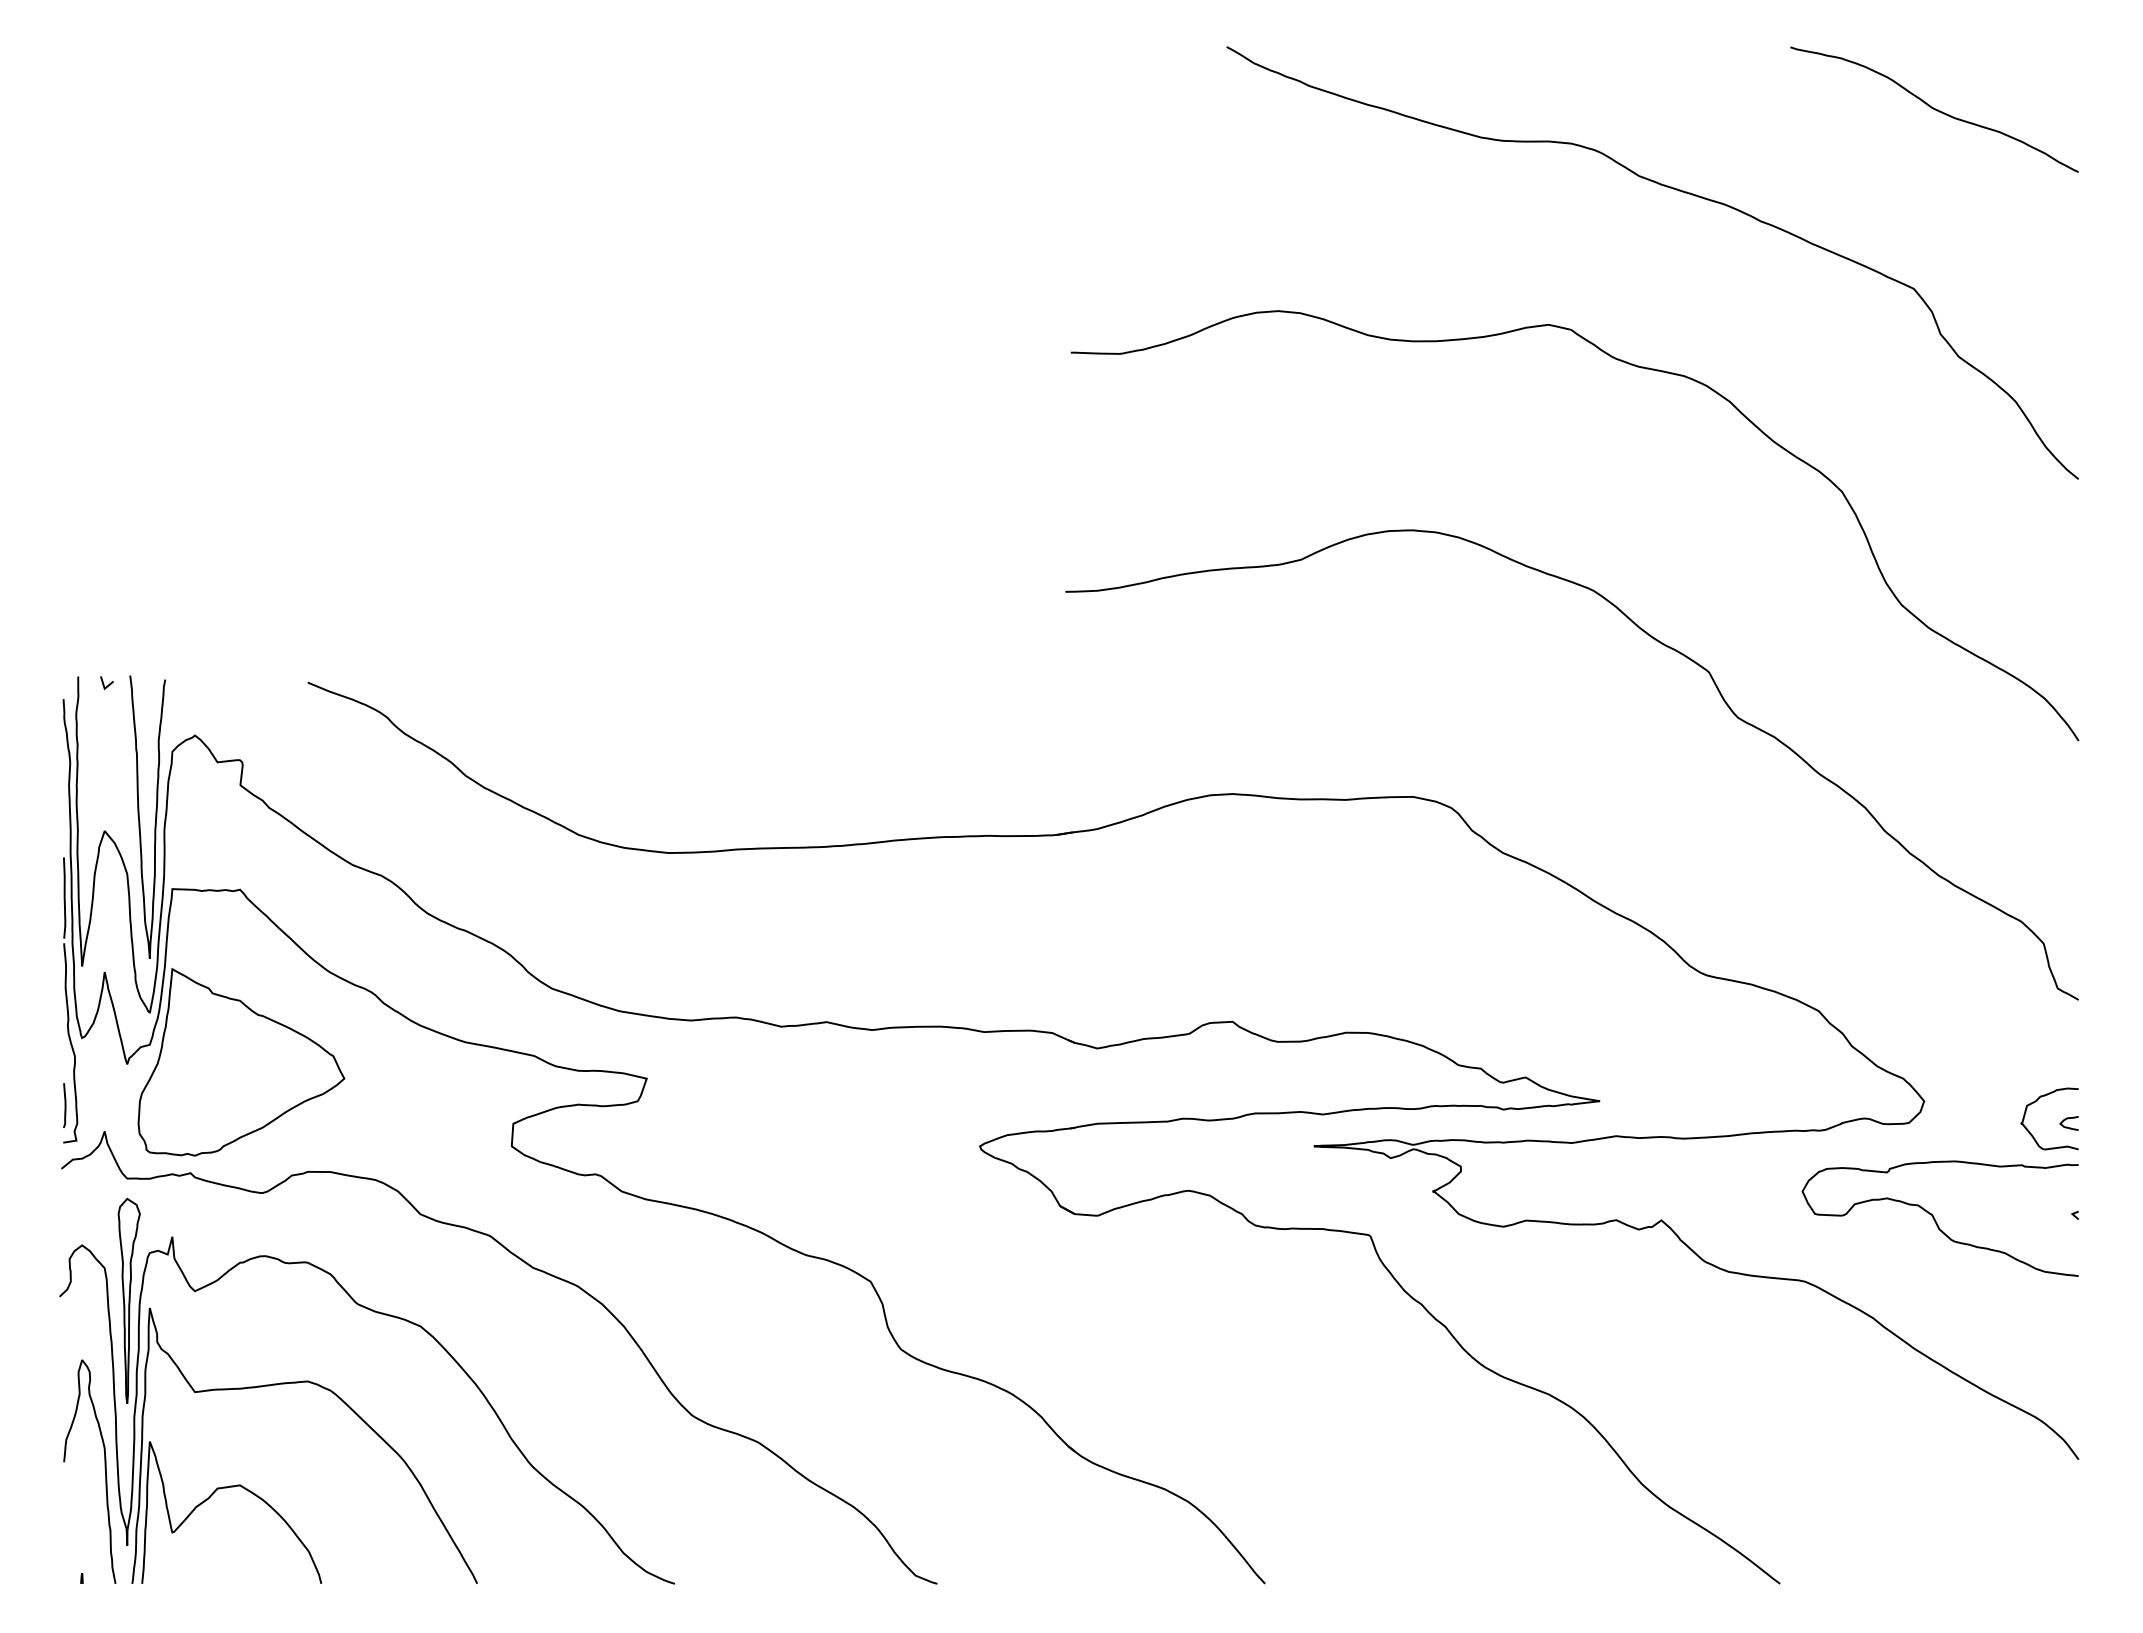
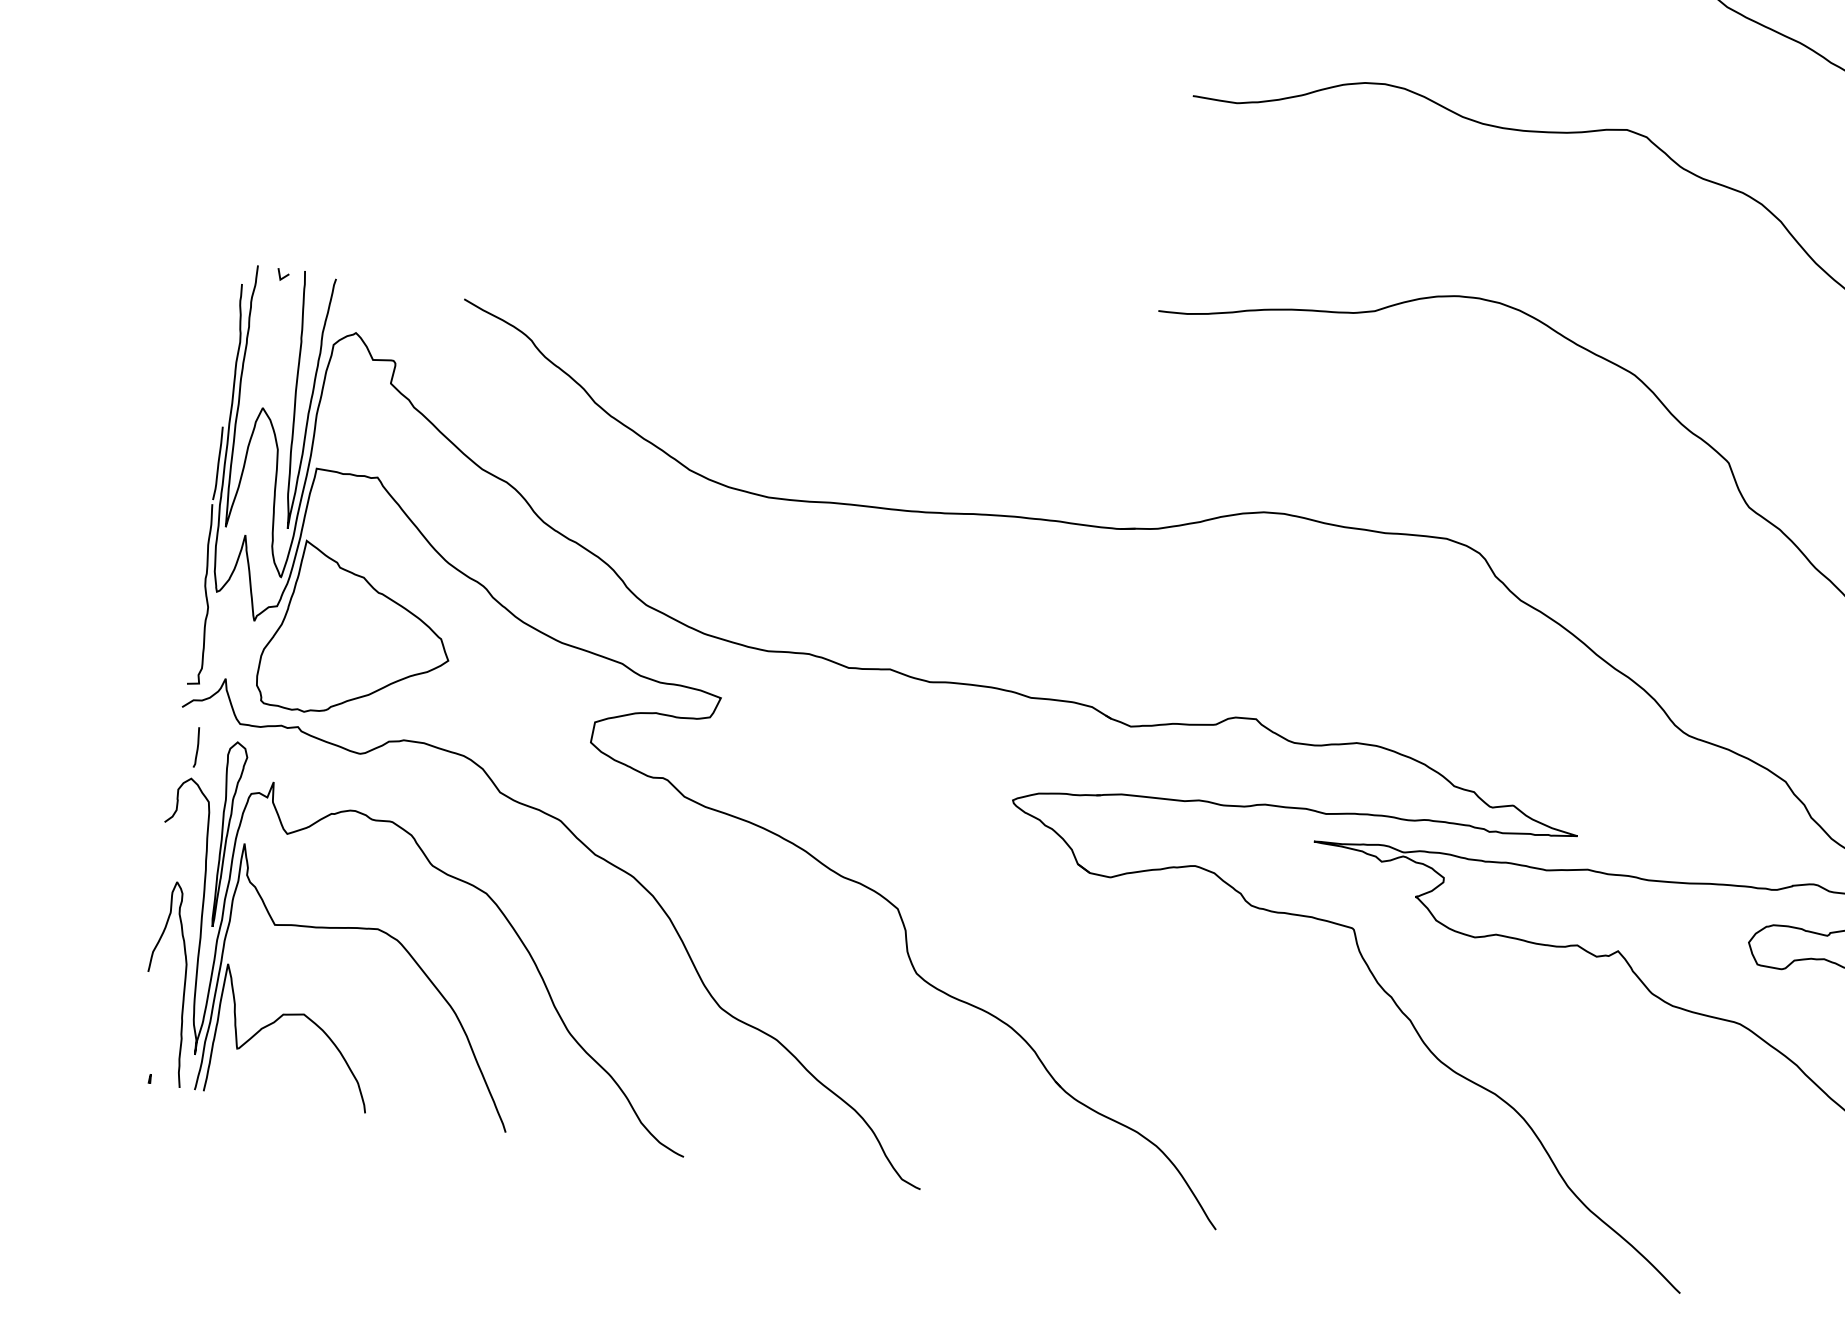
line: (64, 1105) -> (196, 747), moved

